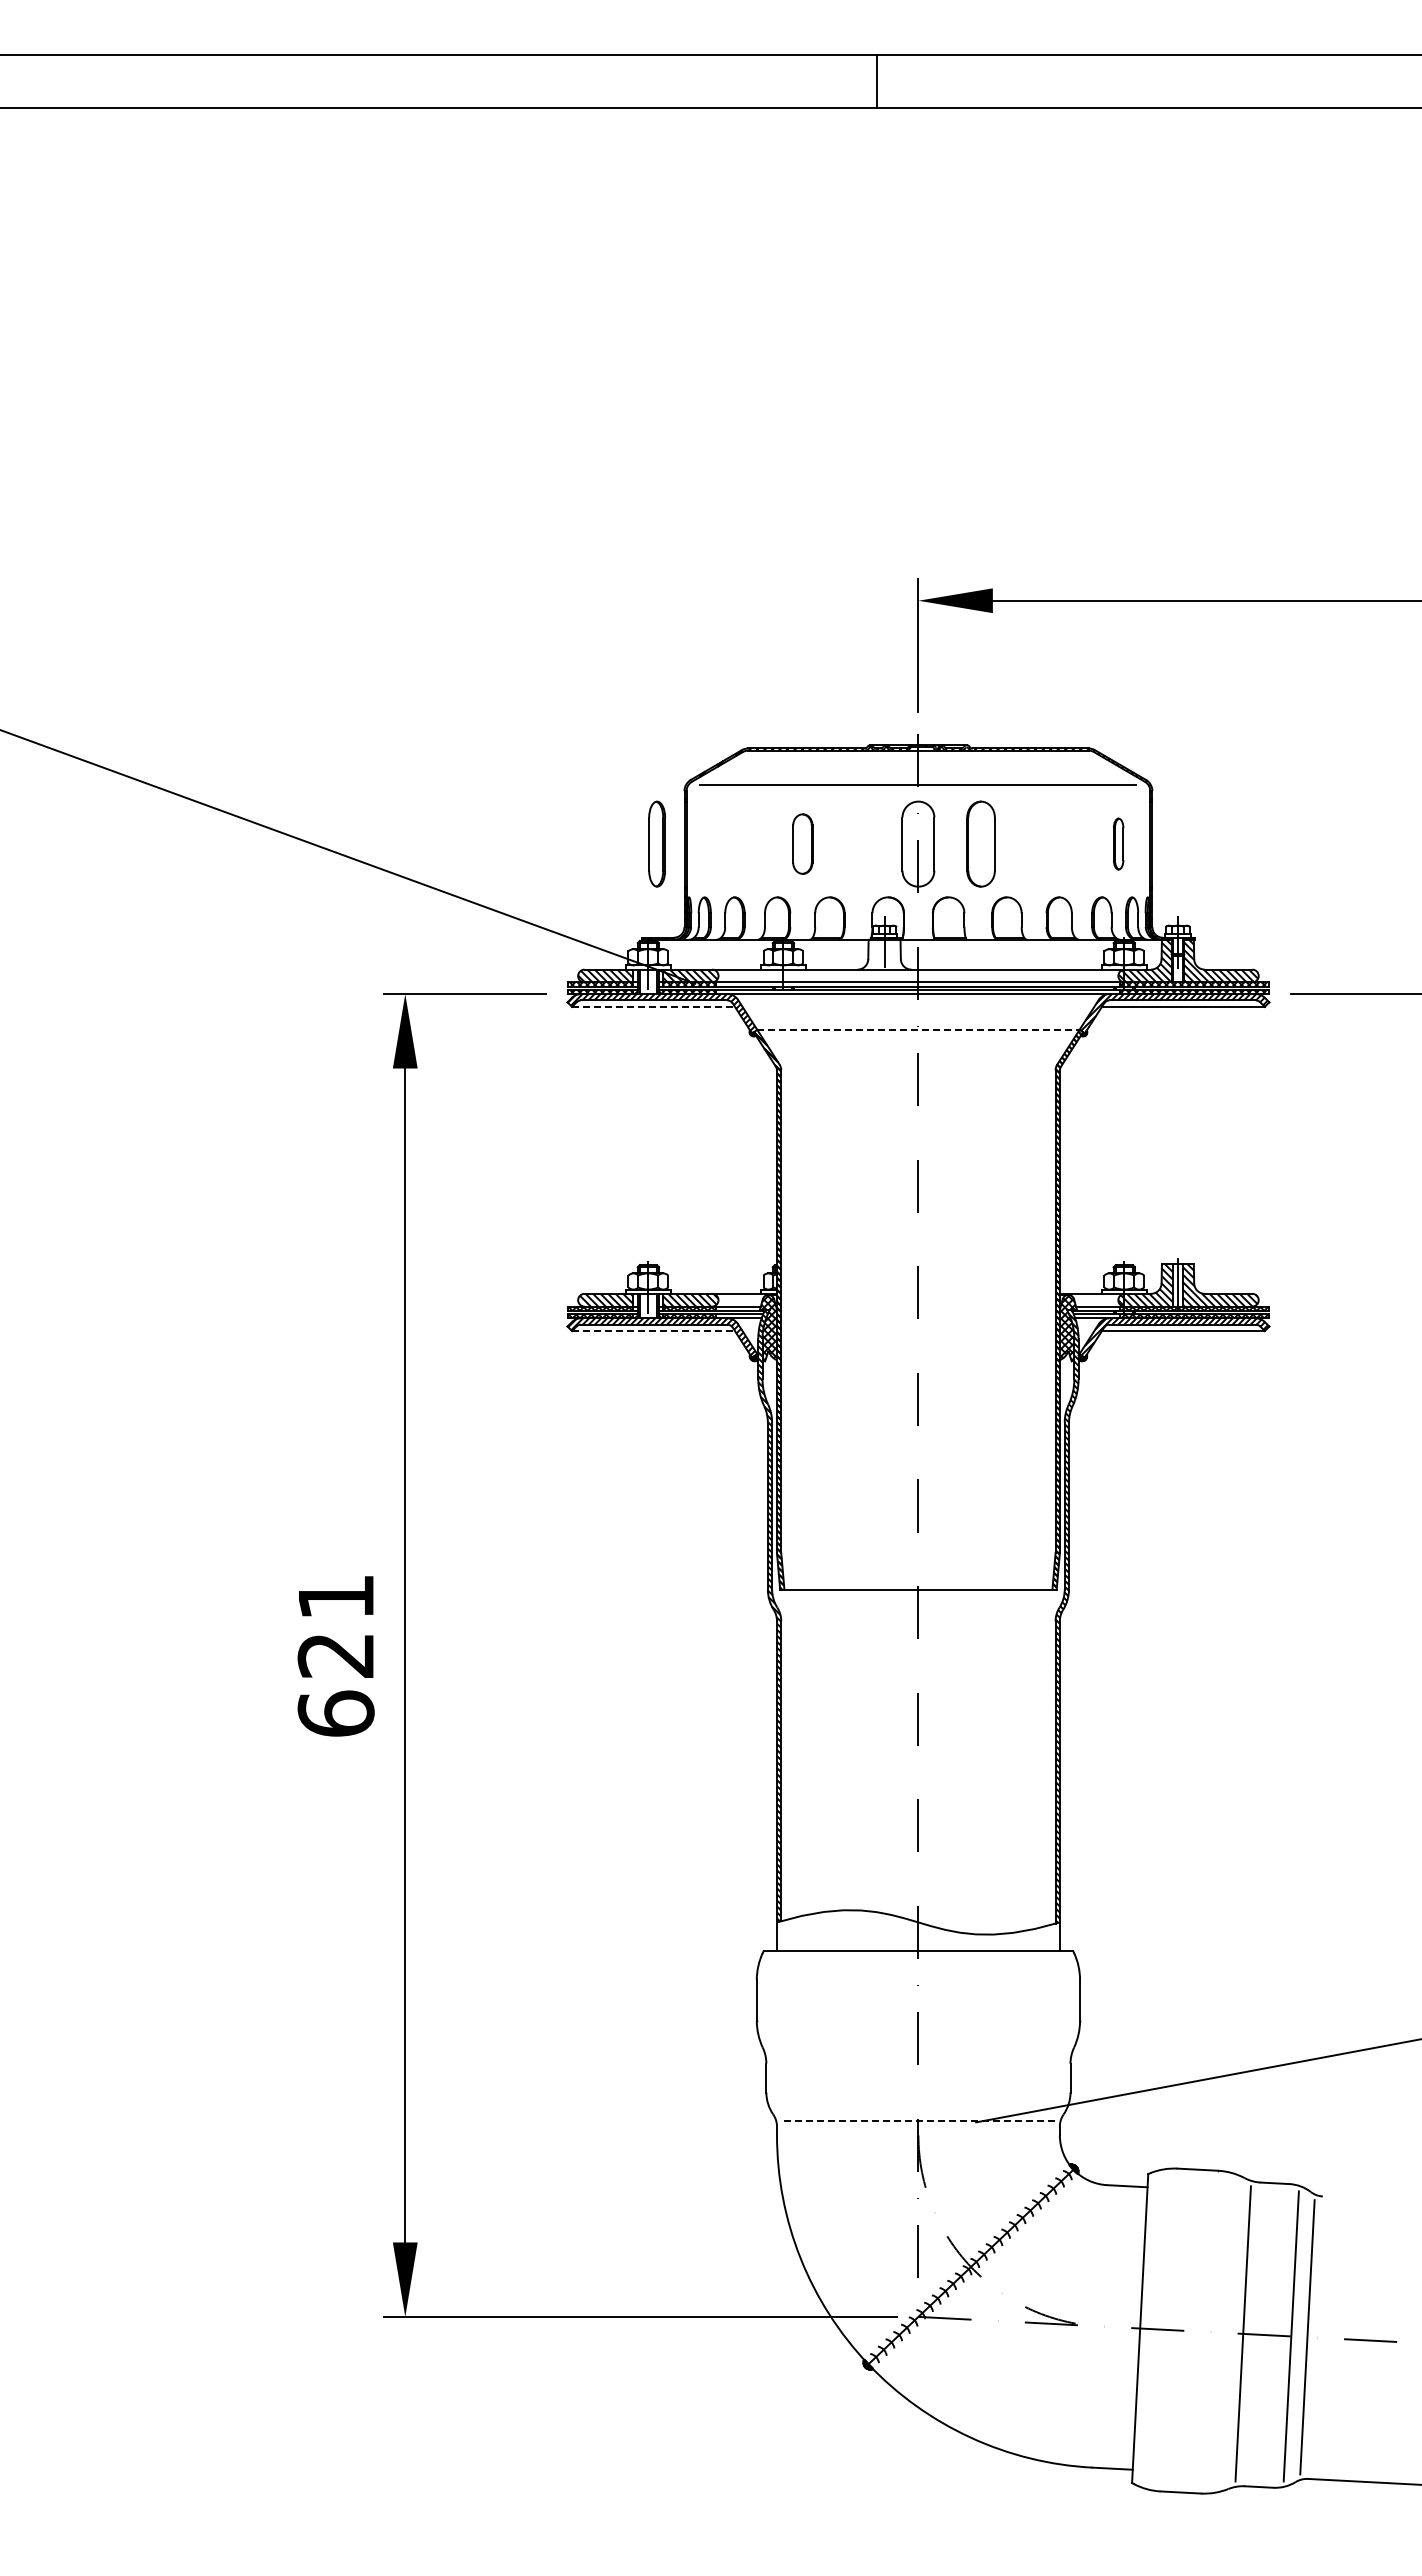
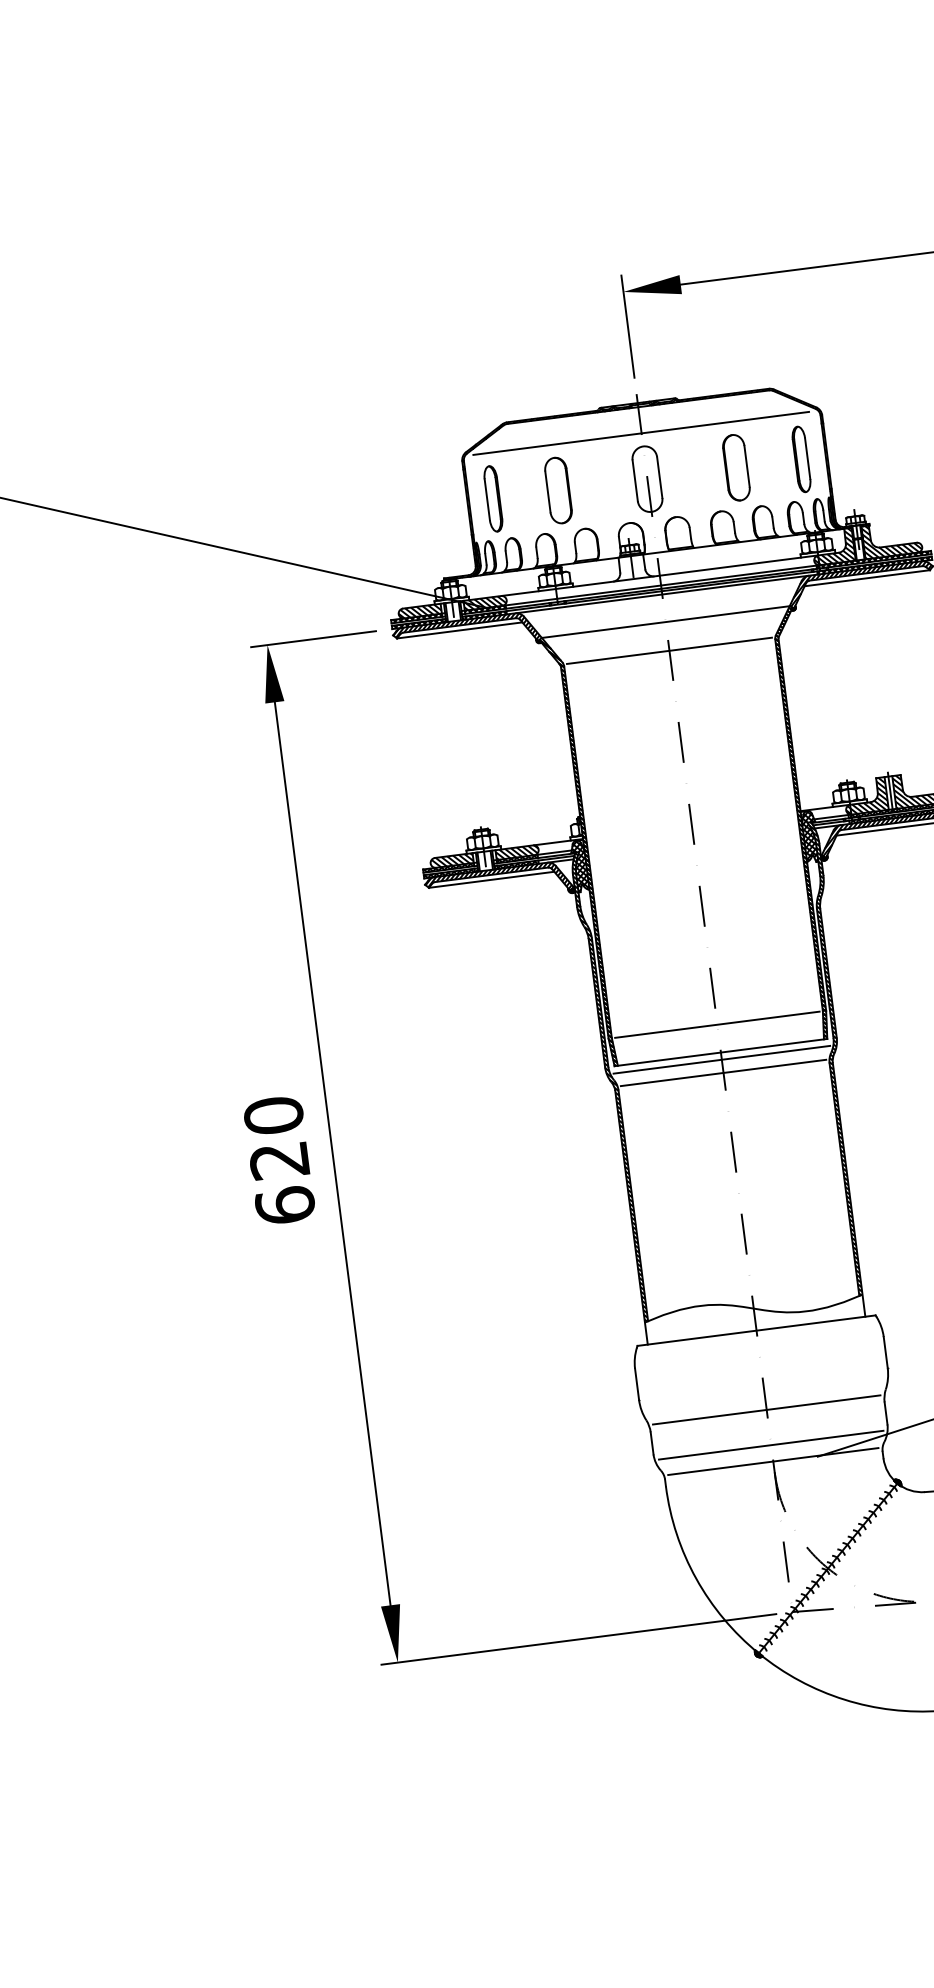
part: (656, 843) -> (492, 498), moved
part: (802, 843) -> (558, 490), size x1.43
part: (980, 843) -> (735, 467), moved
part: (1118, 843) -> (801, 458), size x1.67
line: (653, 1006) -> (459, 630), dashed -> solid
line: (918, 1029) -> (665, 621), dashed -> solid
line: (918, 1067) -> (669, 650), added
line: (653, 1331) -> (491, 880), dashed -> solid
line: (918, 1553) -> (717, 1024), added
text: (335, 1597) -> (273, 1116), 621 -> 620
line: (918, 1598) -> (721, 1059), added
line: (917, 1616) -> (722, 1073), added
line: (918, 2054) -> (766, 1410), added
line: (918, 2099) -> (771, 1444), added
line: (918, 2121) -> (773, 1461), dashed -> solid

